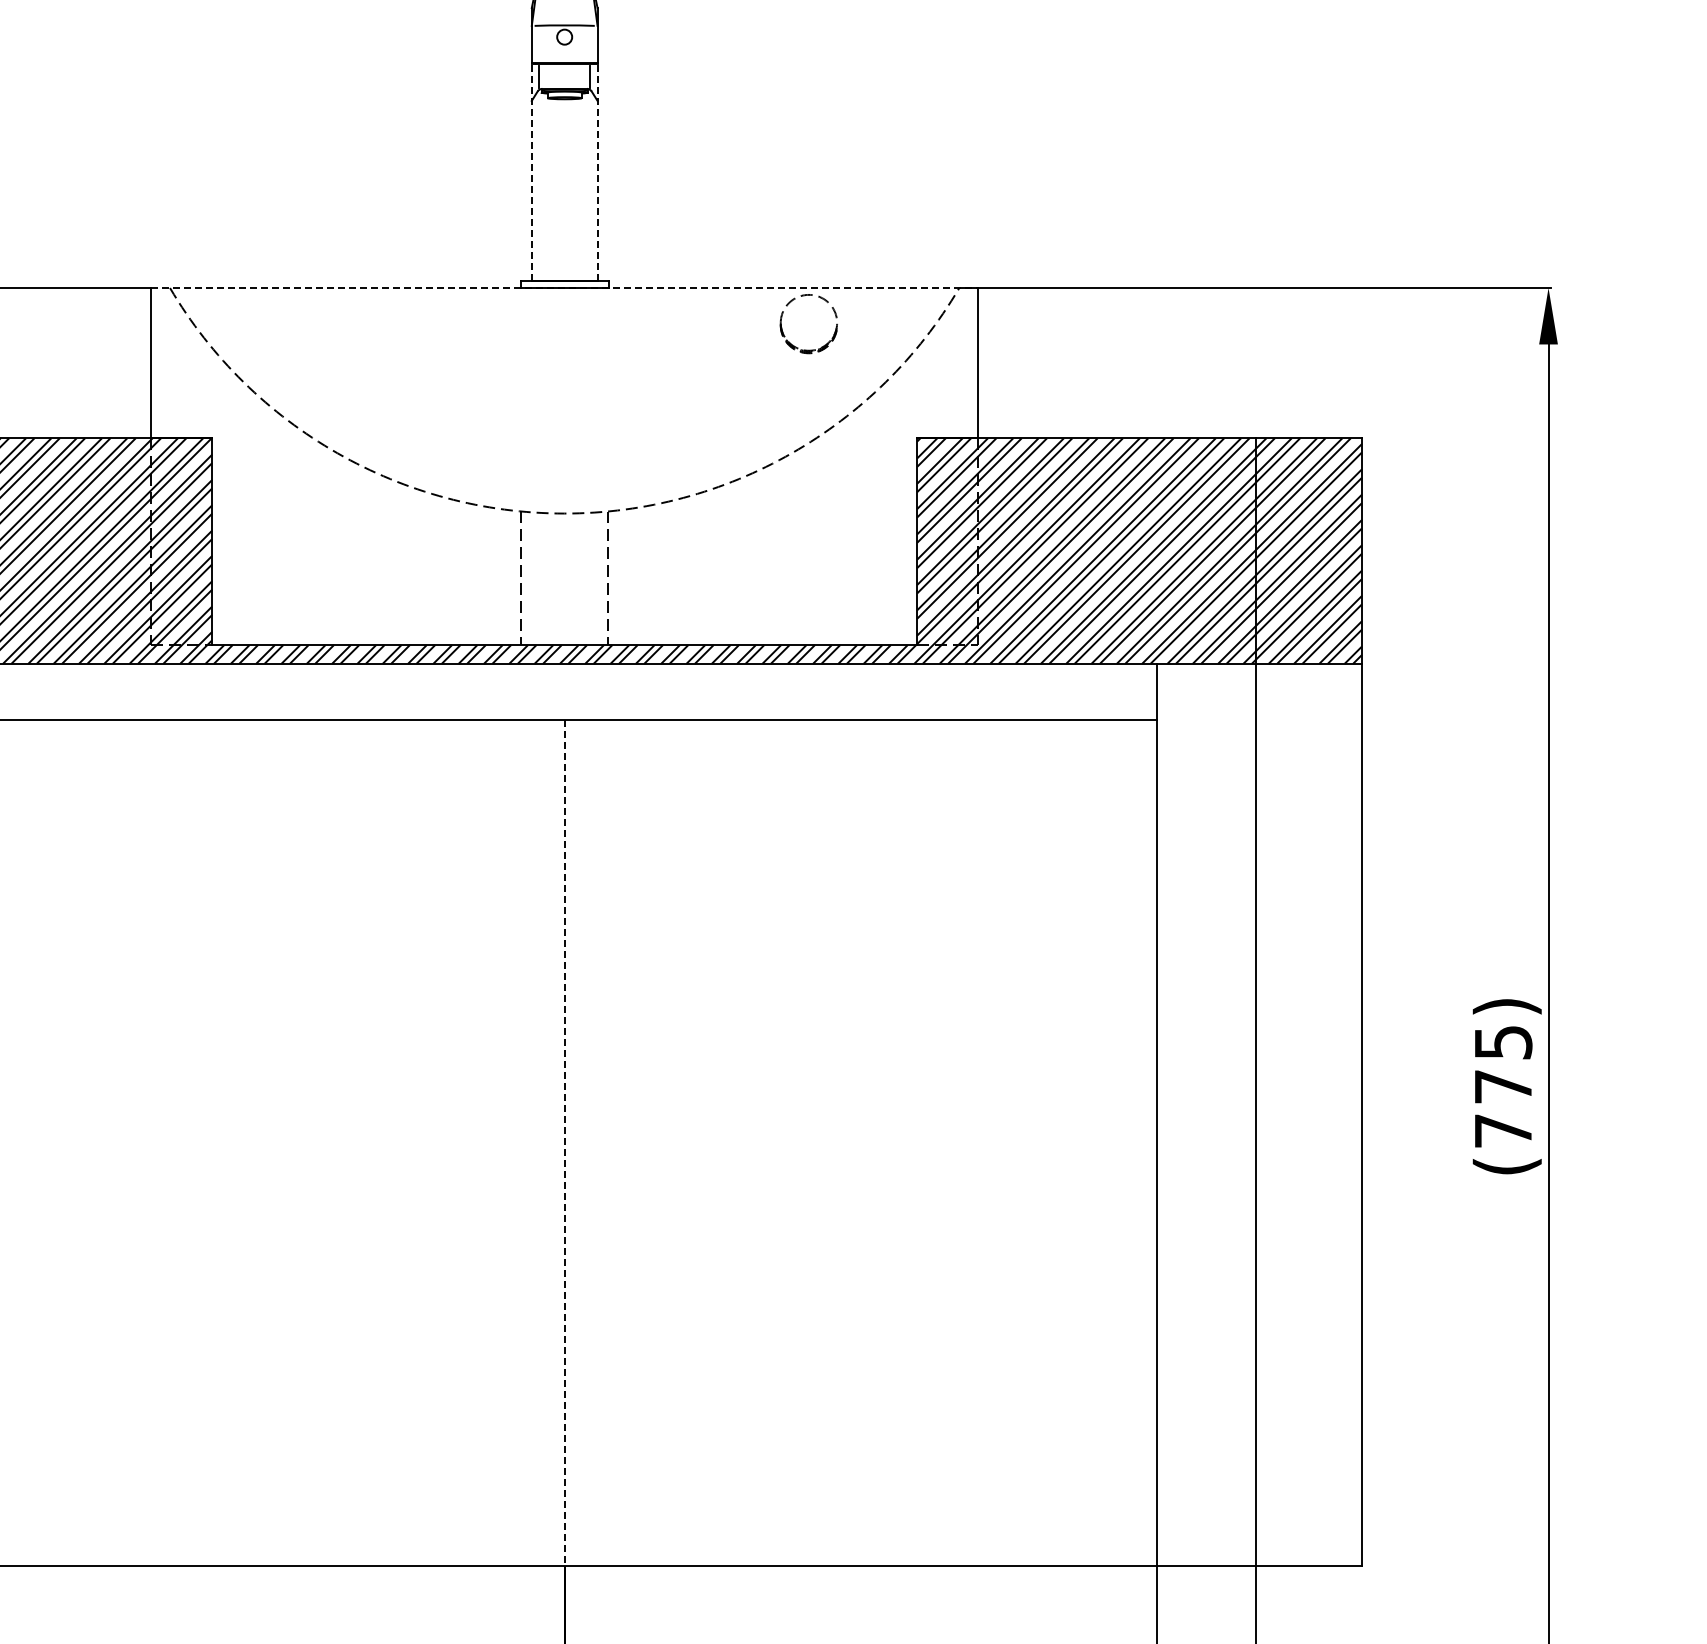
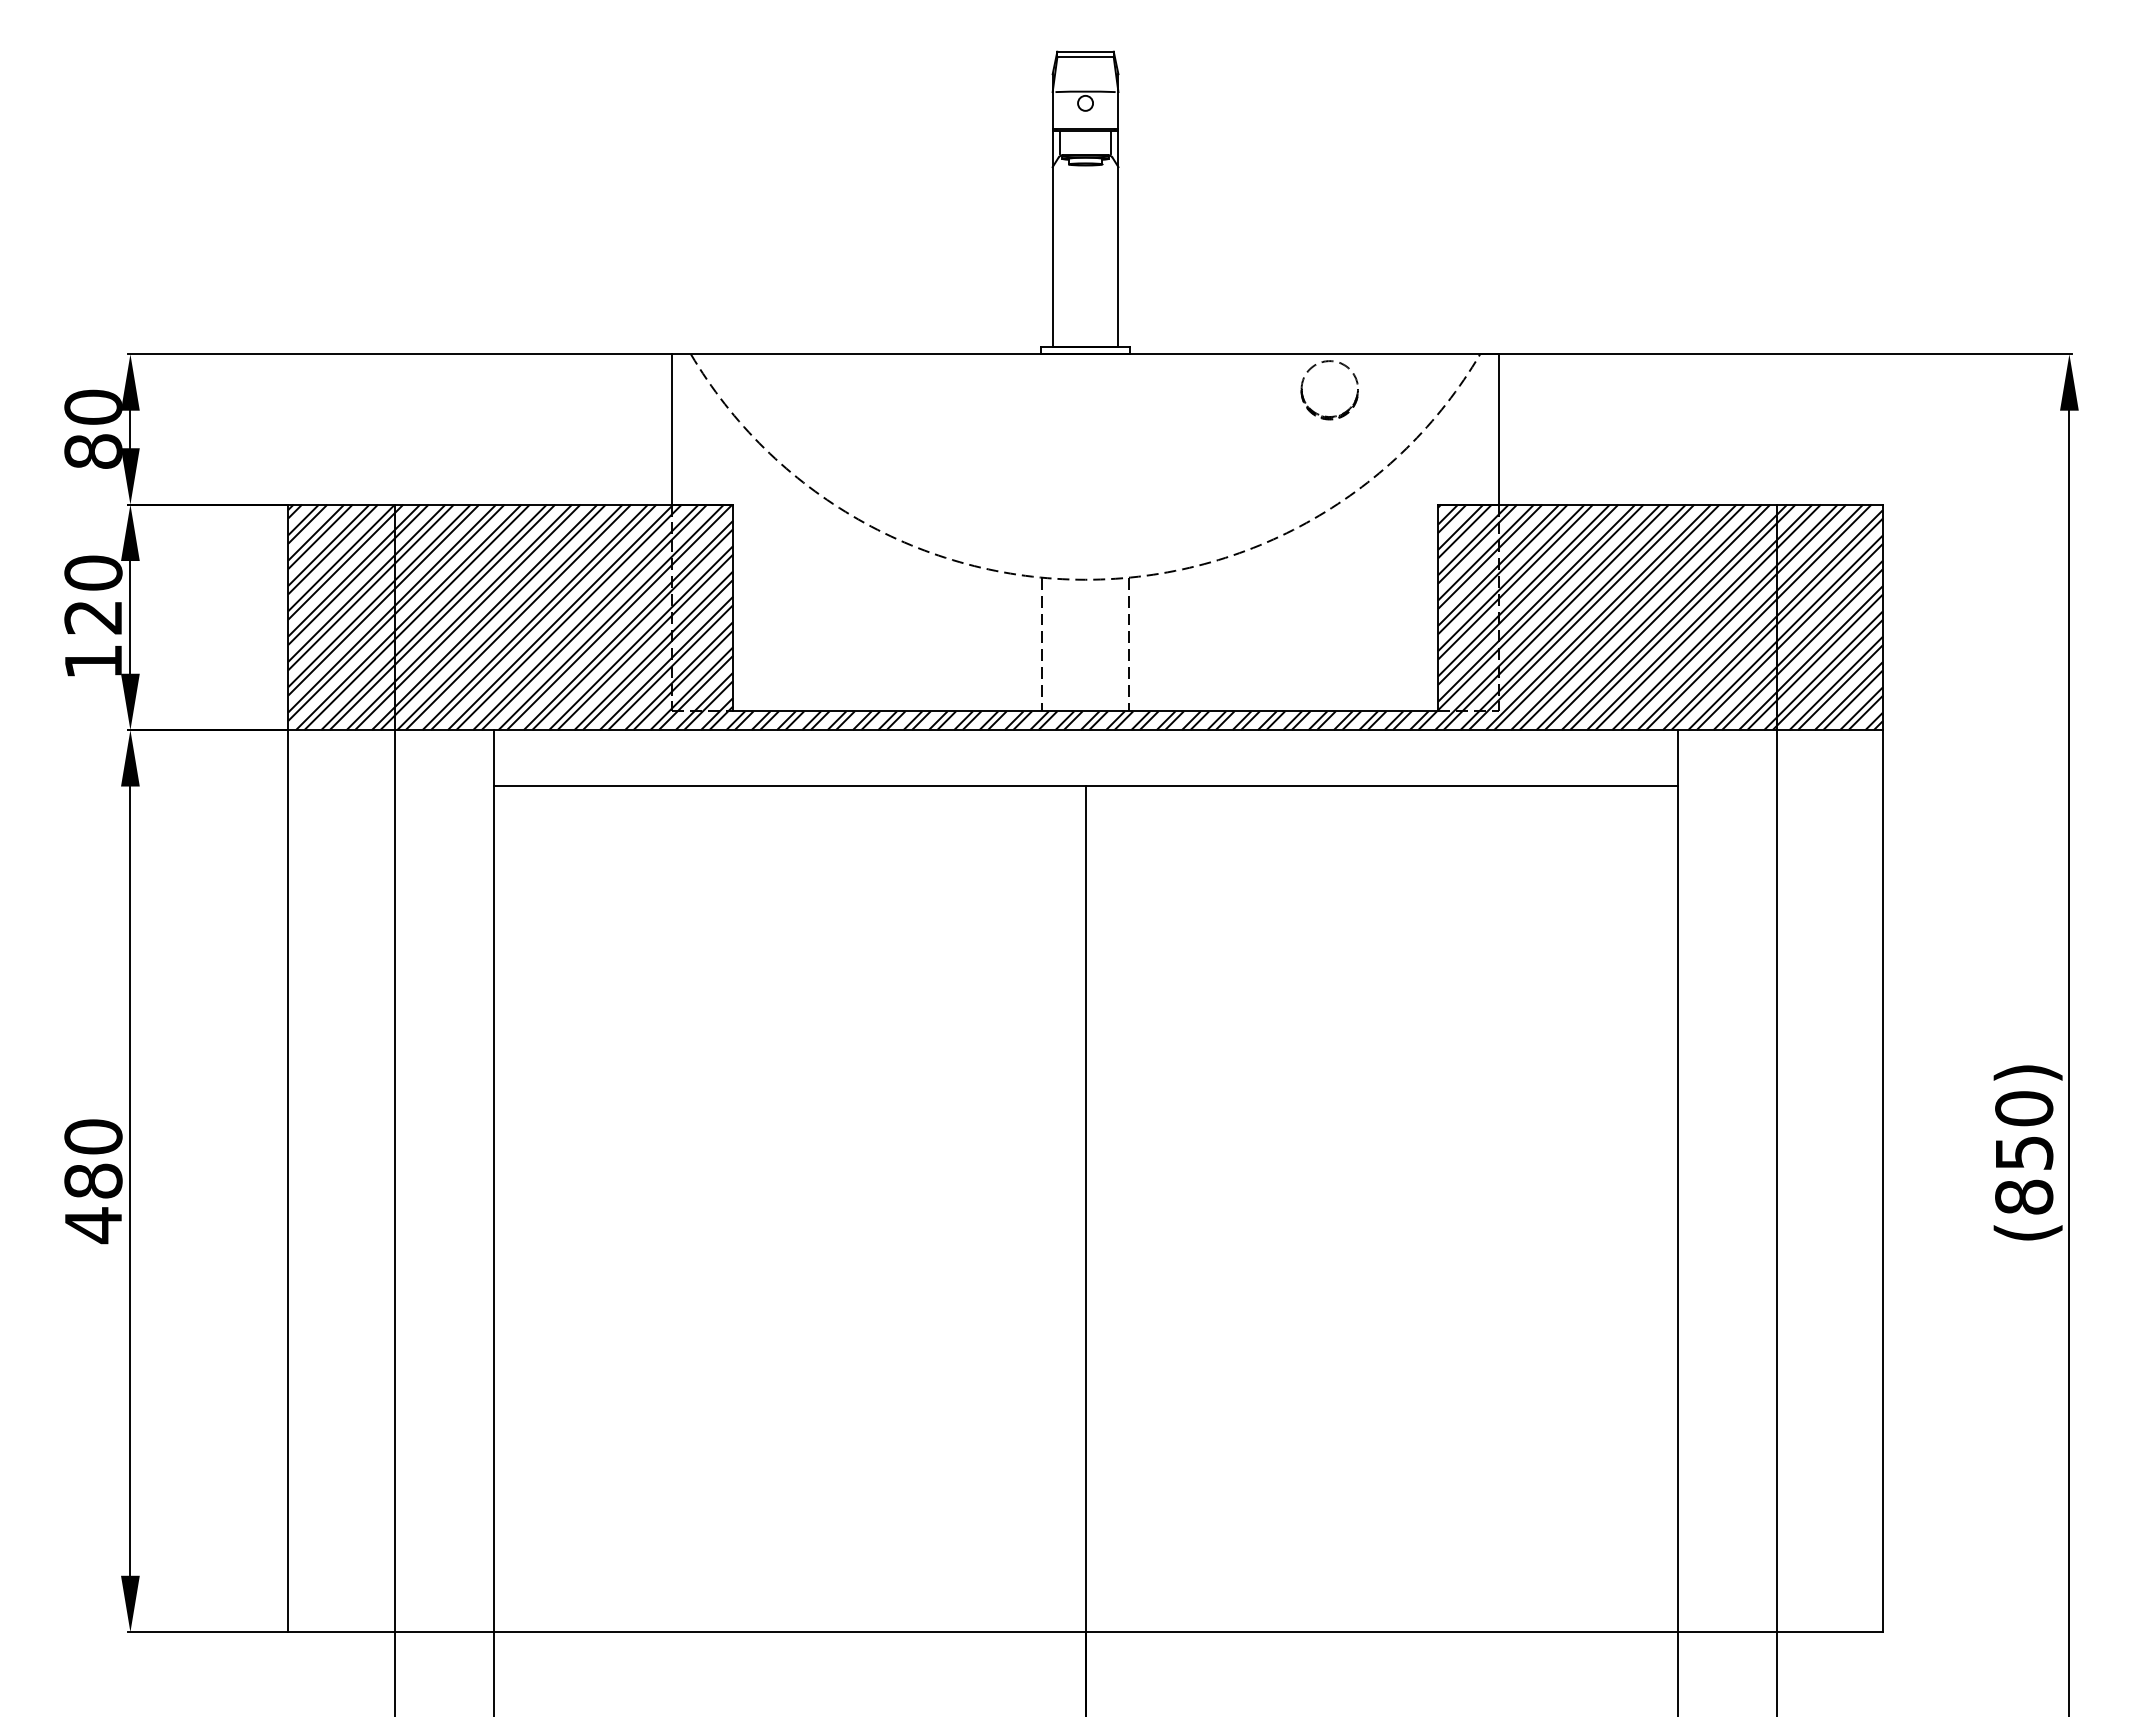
line: (531, 172) -> (1052, 238), dashed -> solid
line: (597, 172) -> (1118, 238), dashed -> solid
line: (565, 288) -> (1086, 354), dashed -> solid
text: (1503, 1086) -> (2024, 1152), (775) -> (850)
line: (564, 1143) -> (1085, 1209), dashed -> solid

